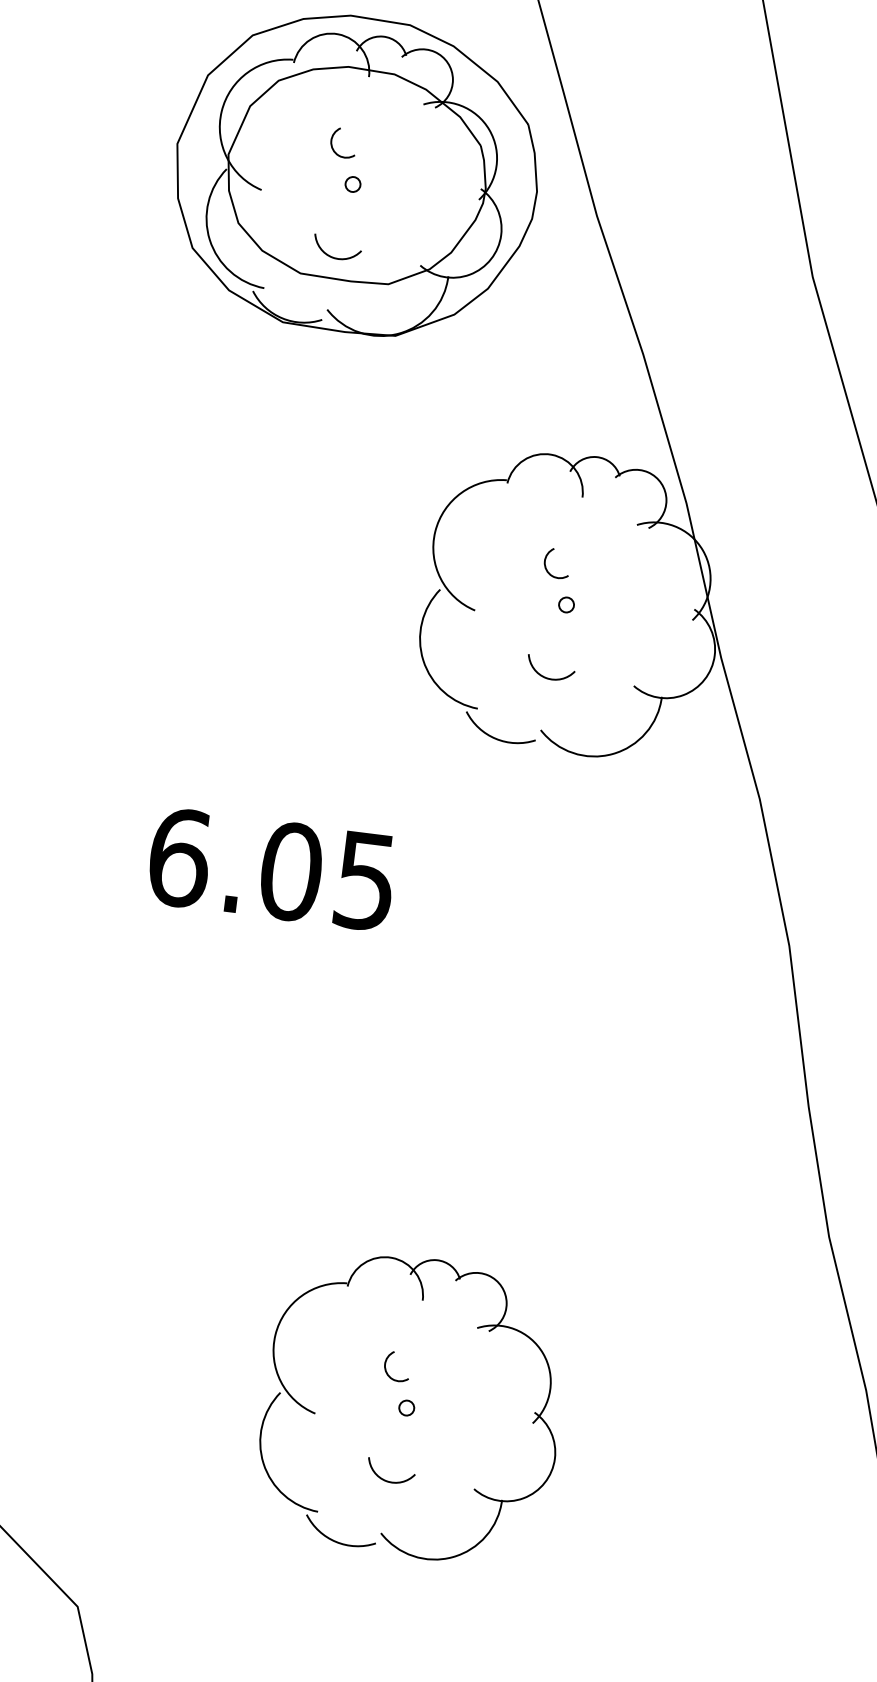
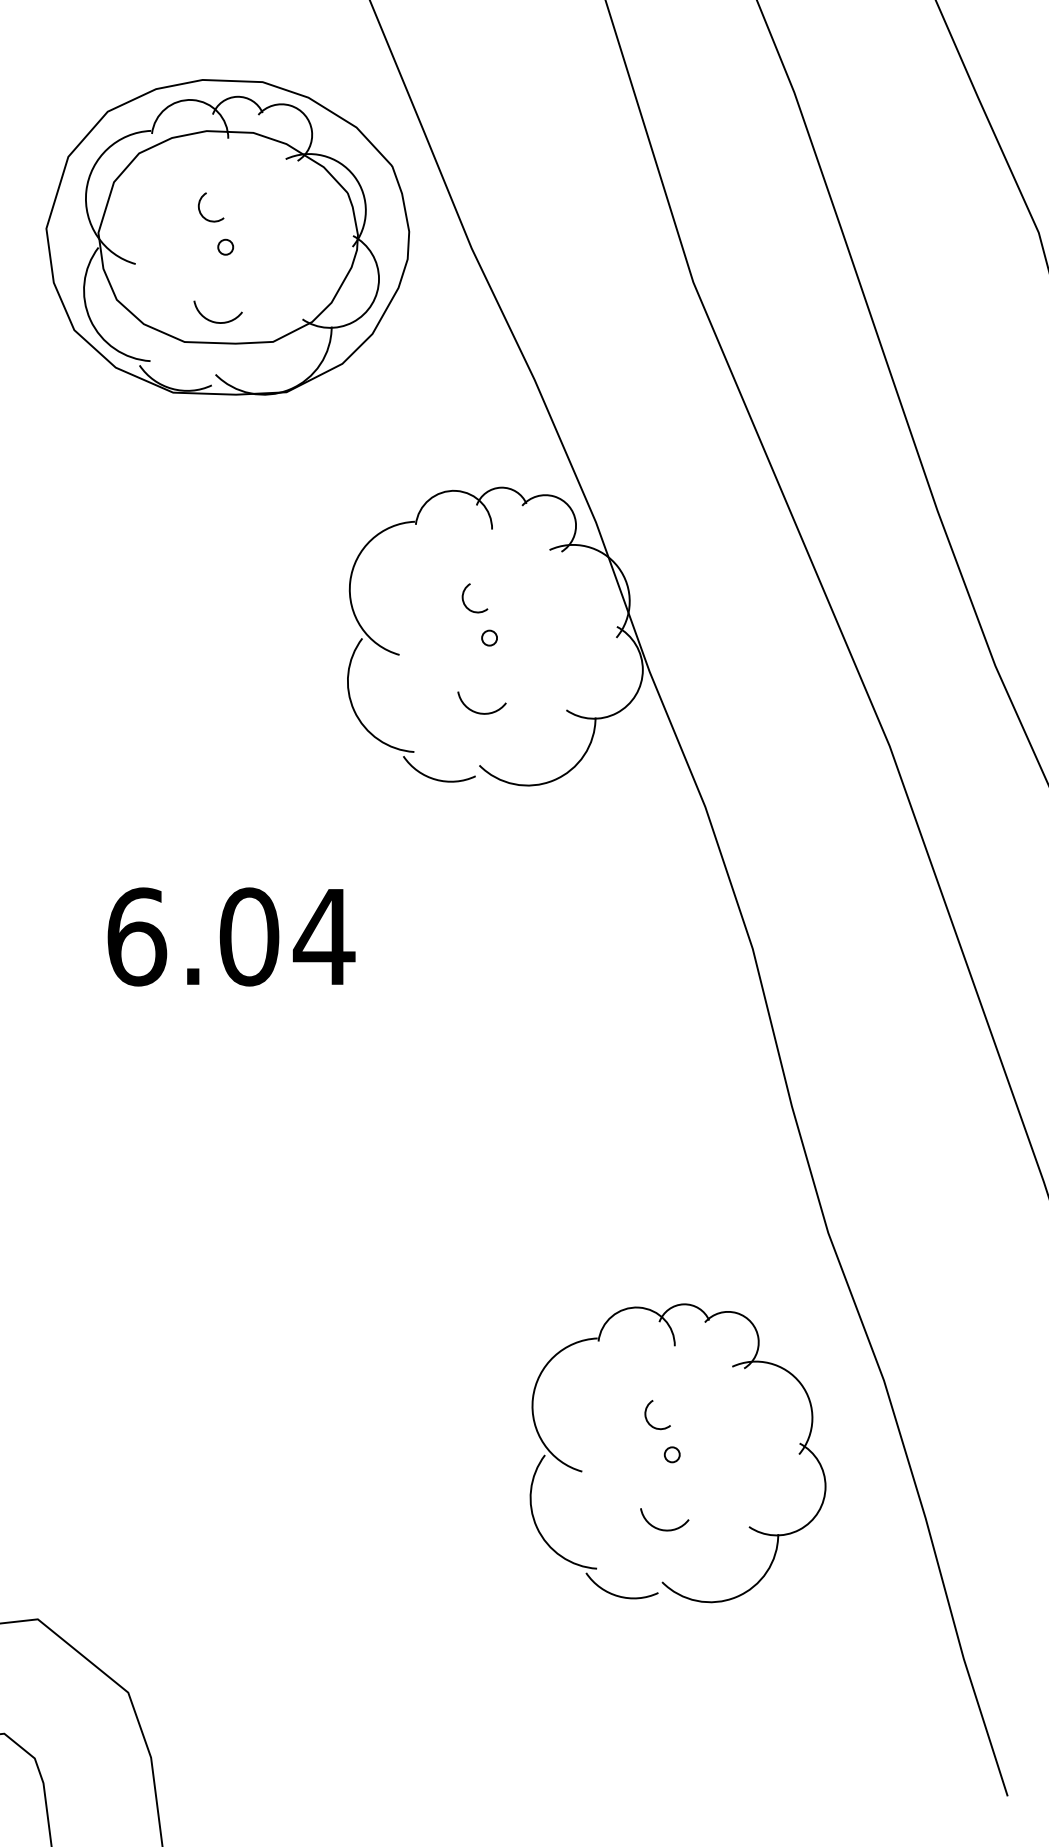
text: (364, 881) -> (323, 937), 6.05 -> 6.04
part: (412, 1407) -> (677, 1453), moved

